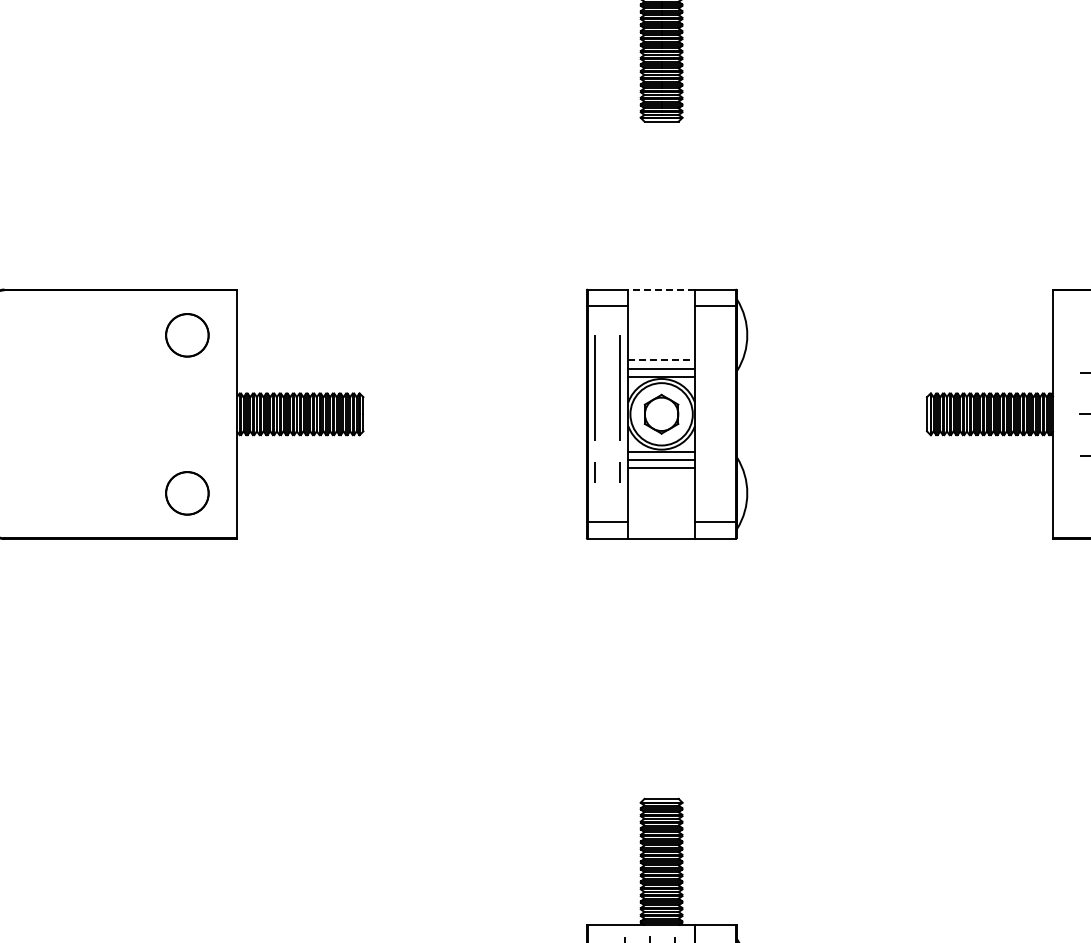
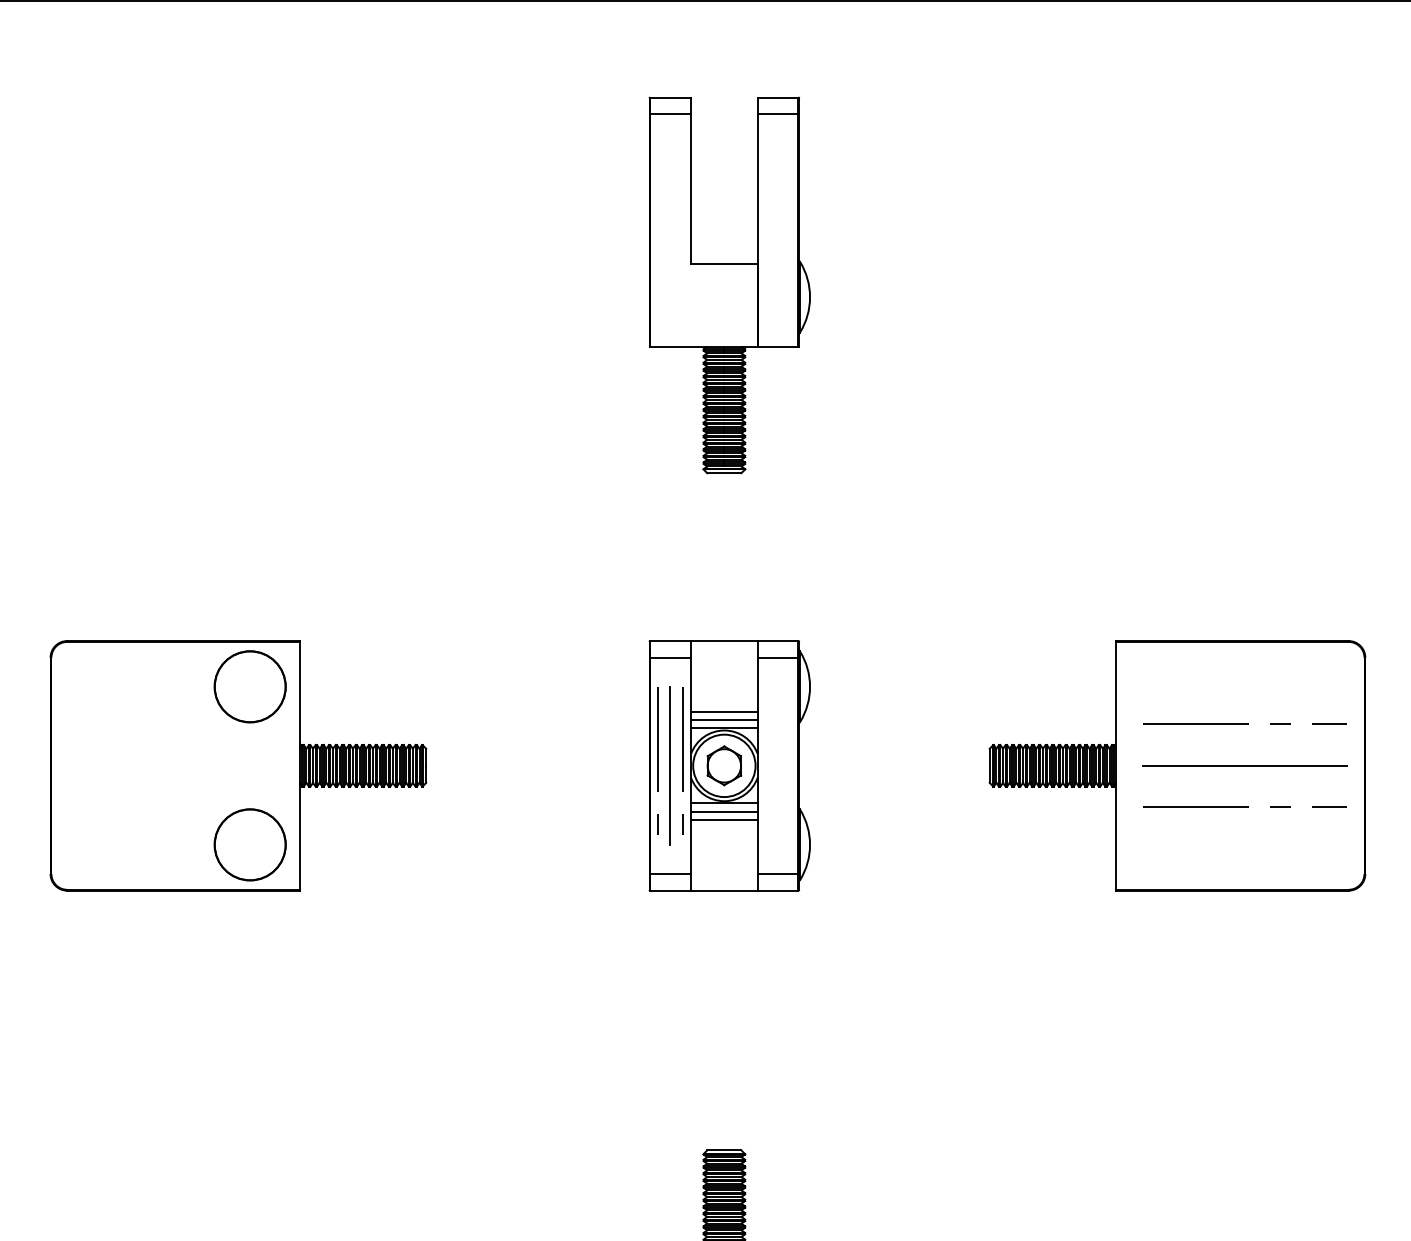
line: (660, 289) -> (723, 641), dashed -> solid
circle: (186, 334) -> (249, 686), size x1.67
line: (661, 359) -> (724, 711), dashed -> solid
line: (607, 413) -> (670, 765), added
circle: (186, 492) -> (249, 844), size x1.67

